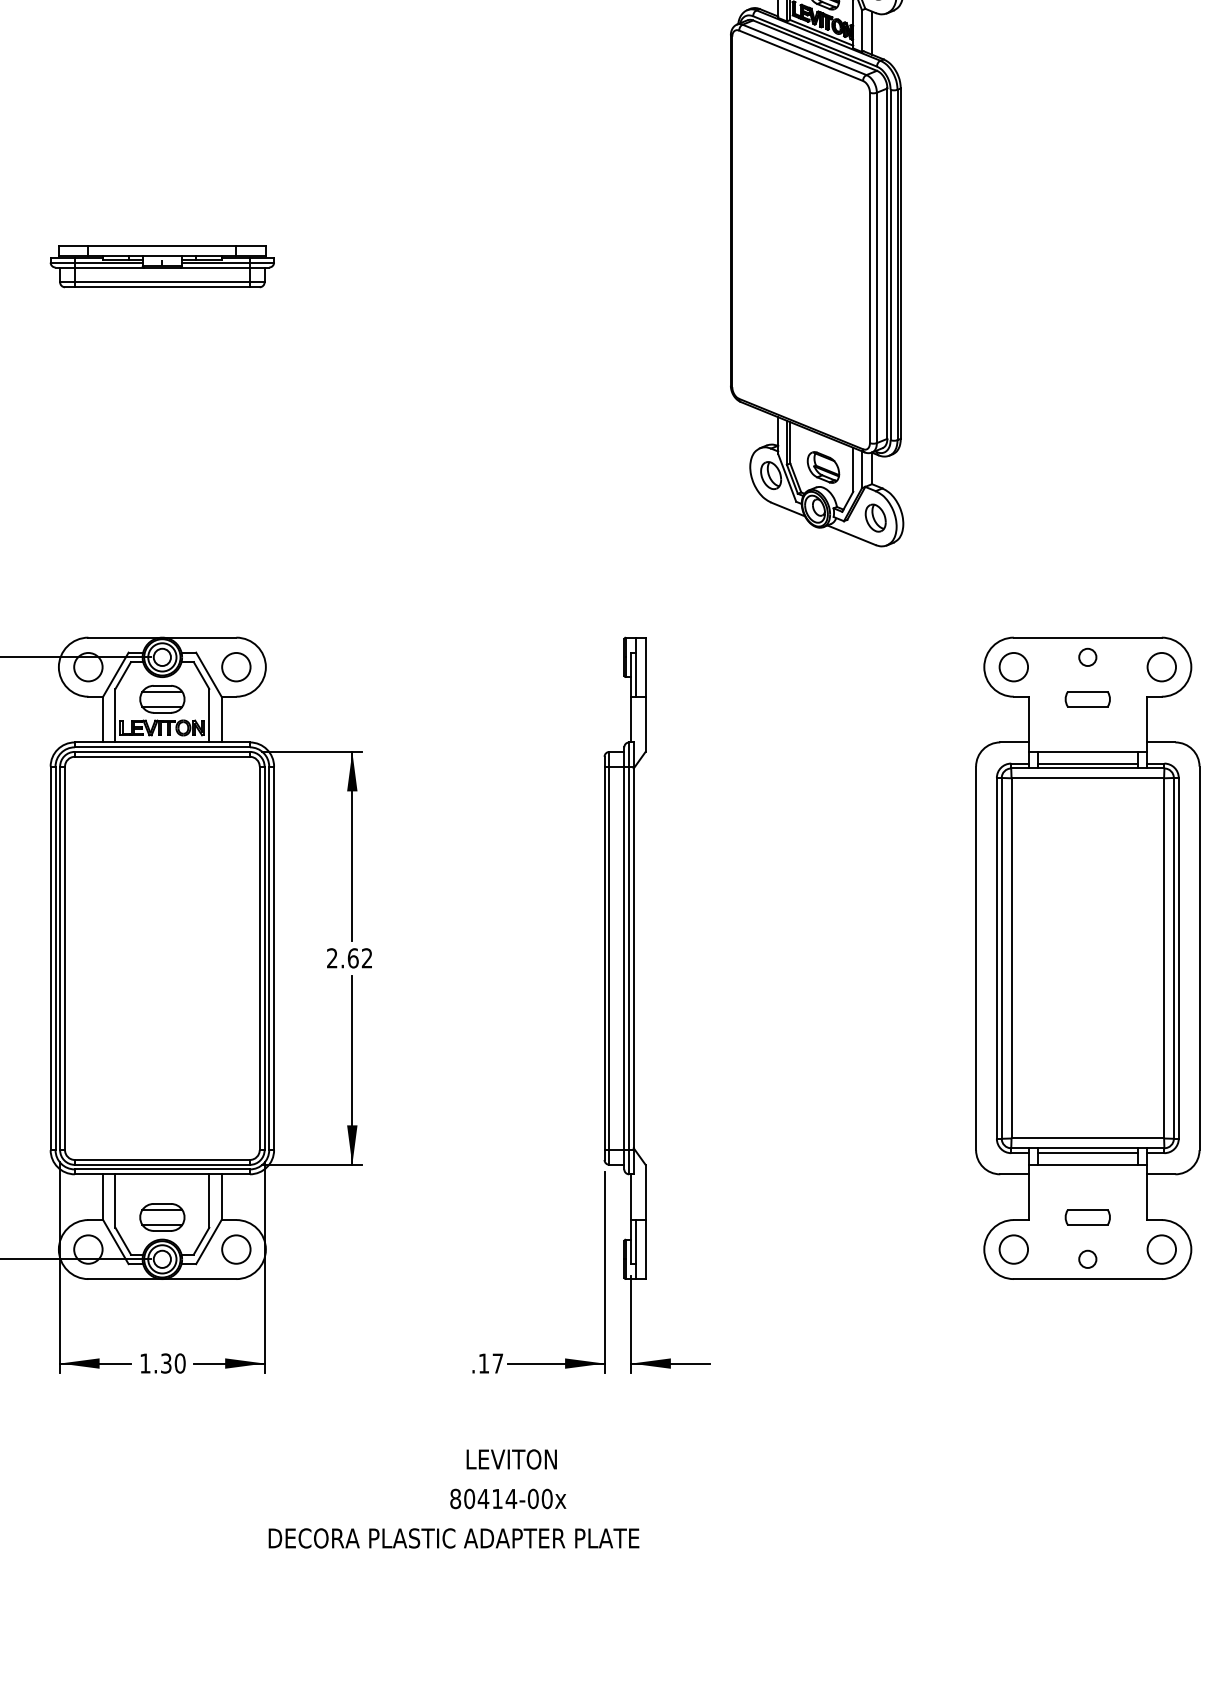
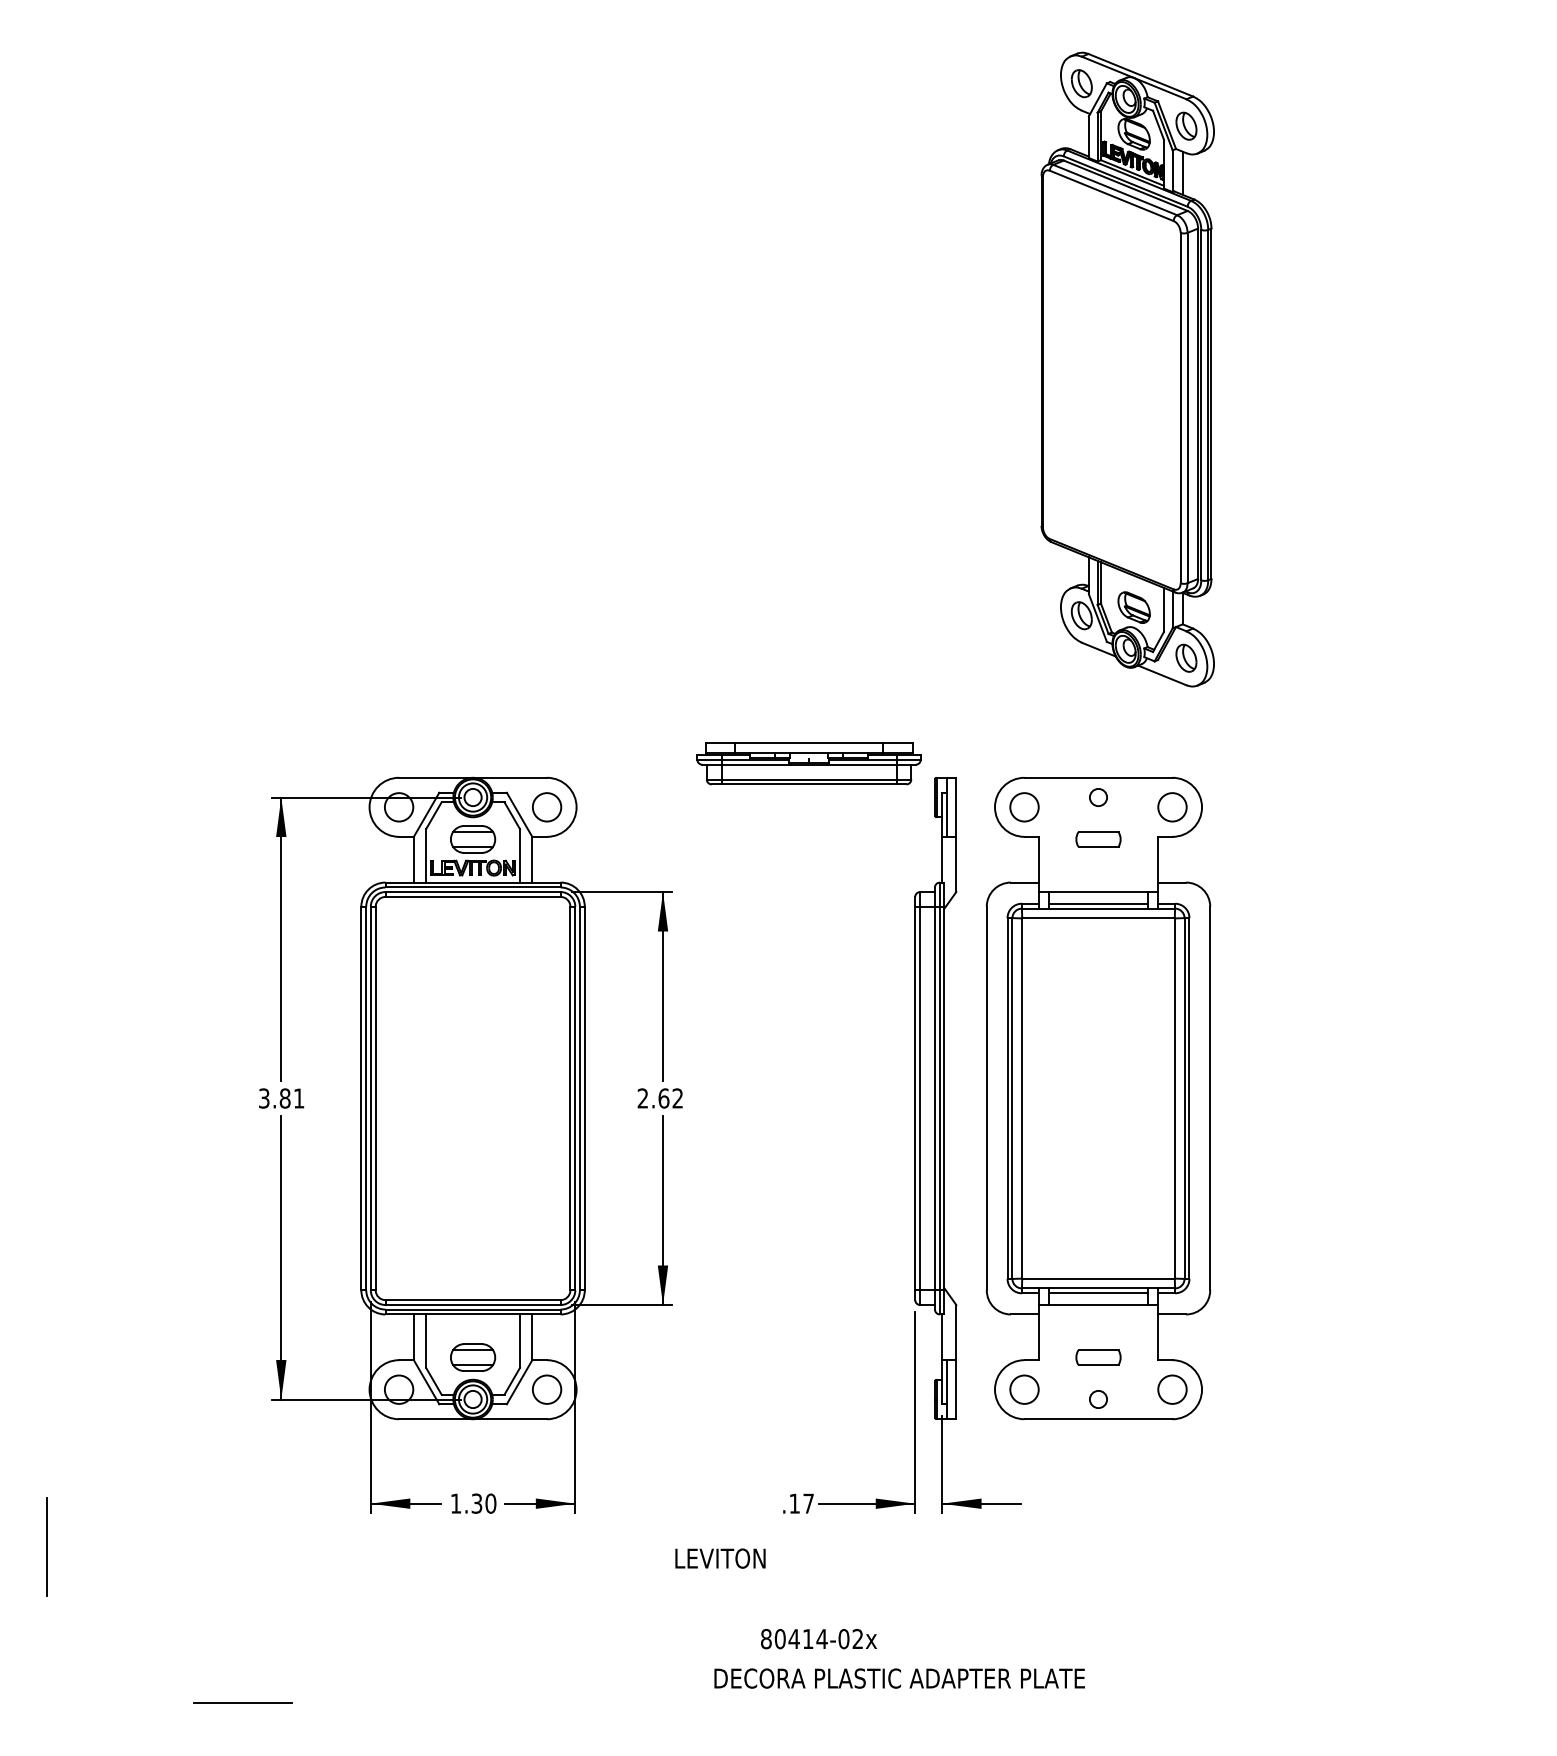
part: (161, 266) -> (808, 763), moved
part: (1087, 958) -> (1098, 1098), moved
text: (511, 1459) -> (720, 1558), moved
text: (546, 1499) -> (857, 1639), 80414-00x -> 80414-02x
text: (453, 1538) -> (899, 1678), moved

